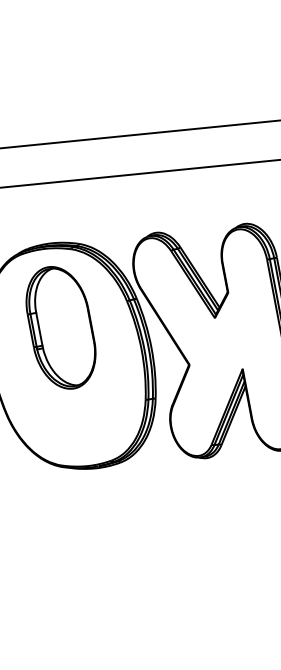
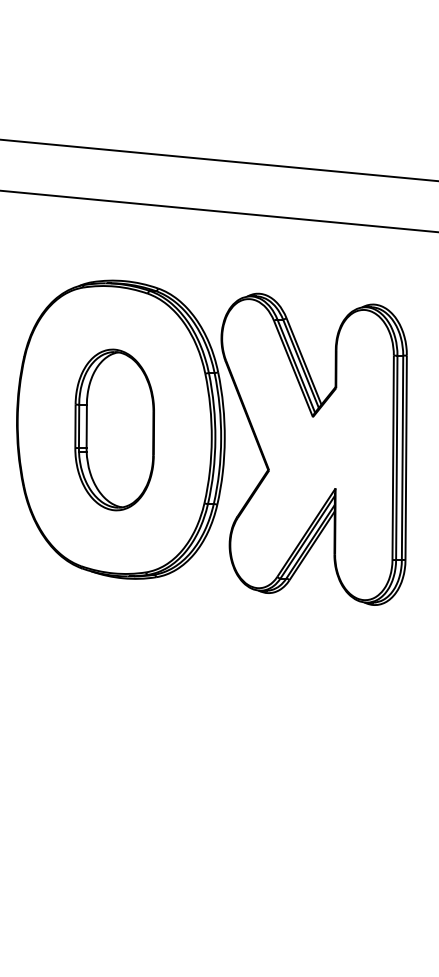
part: (60, 327) -> (114, 429), moved

